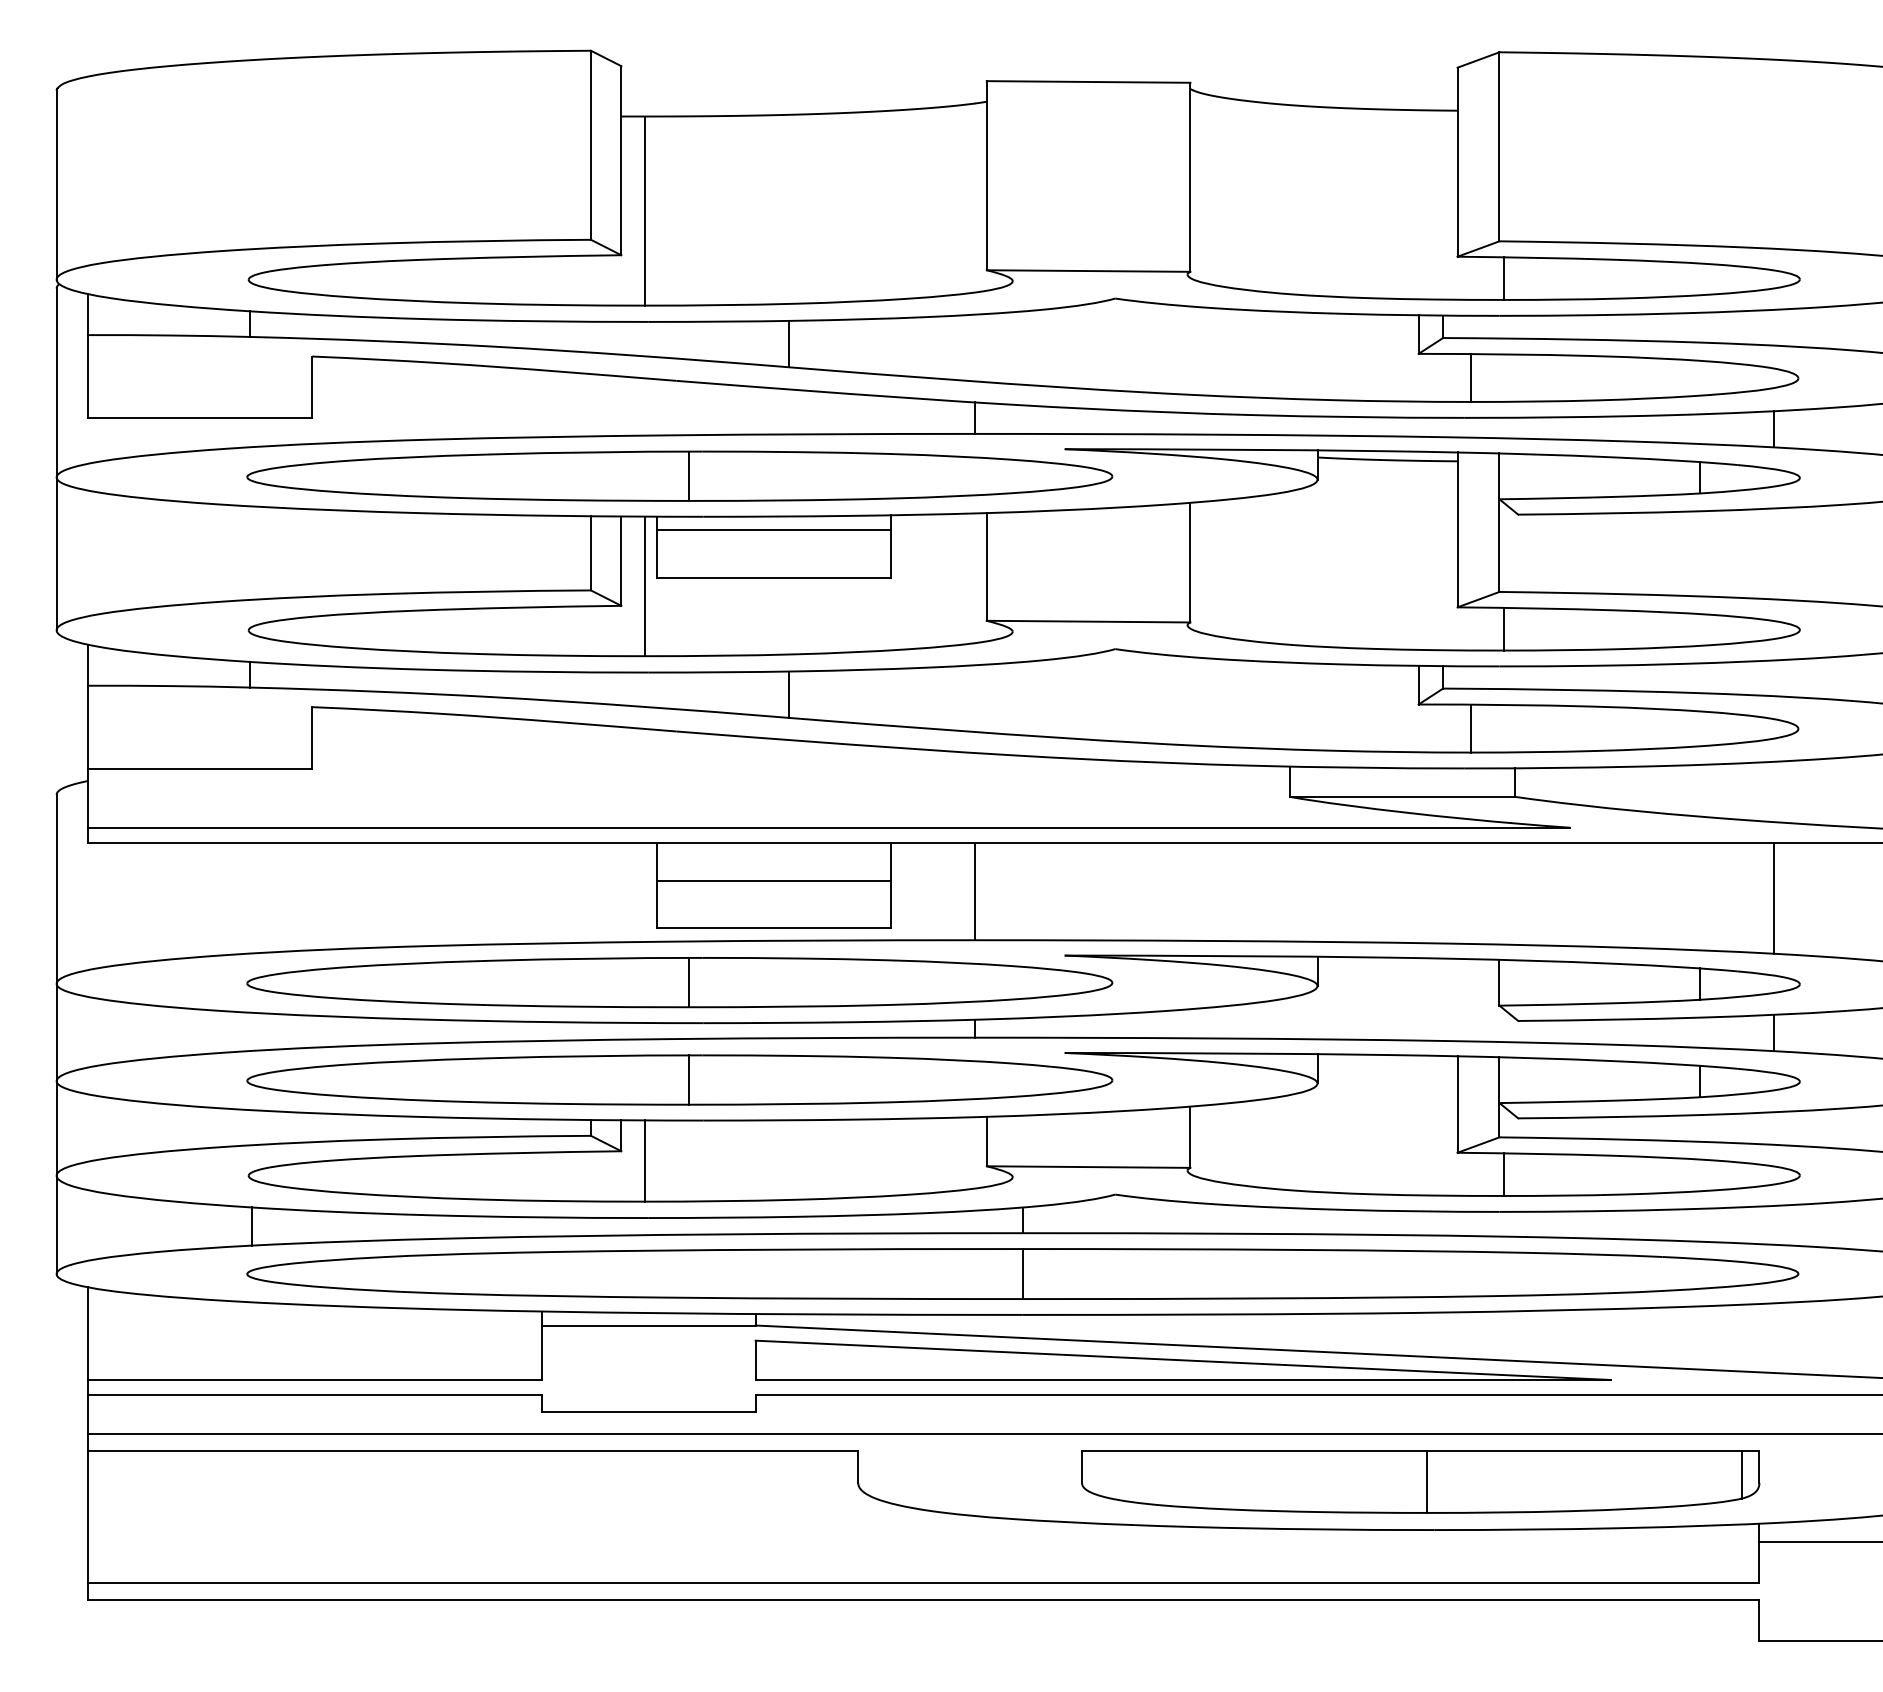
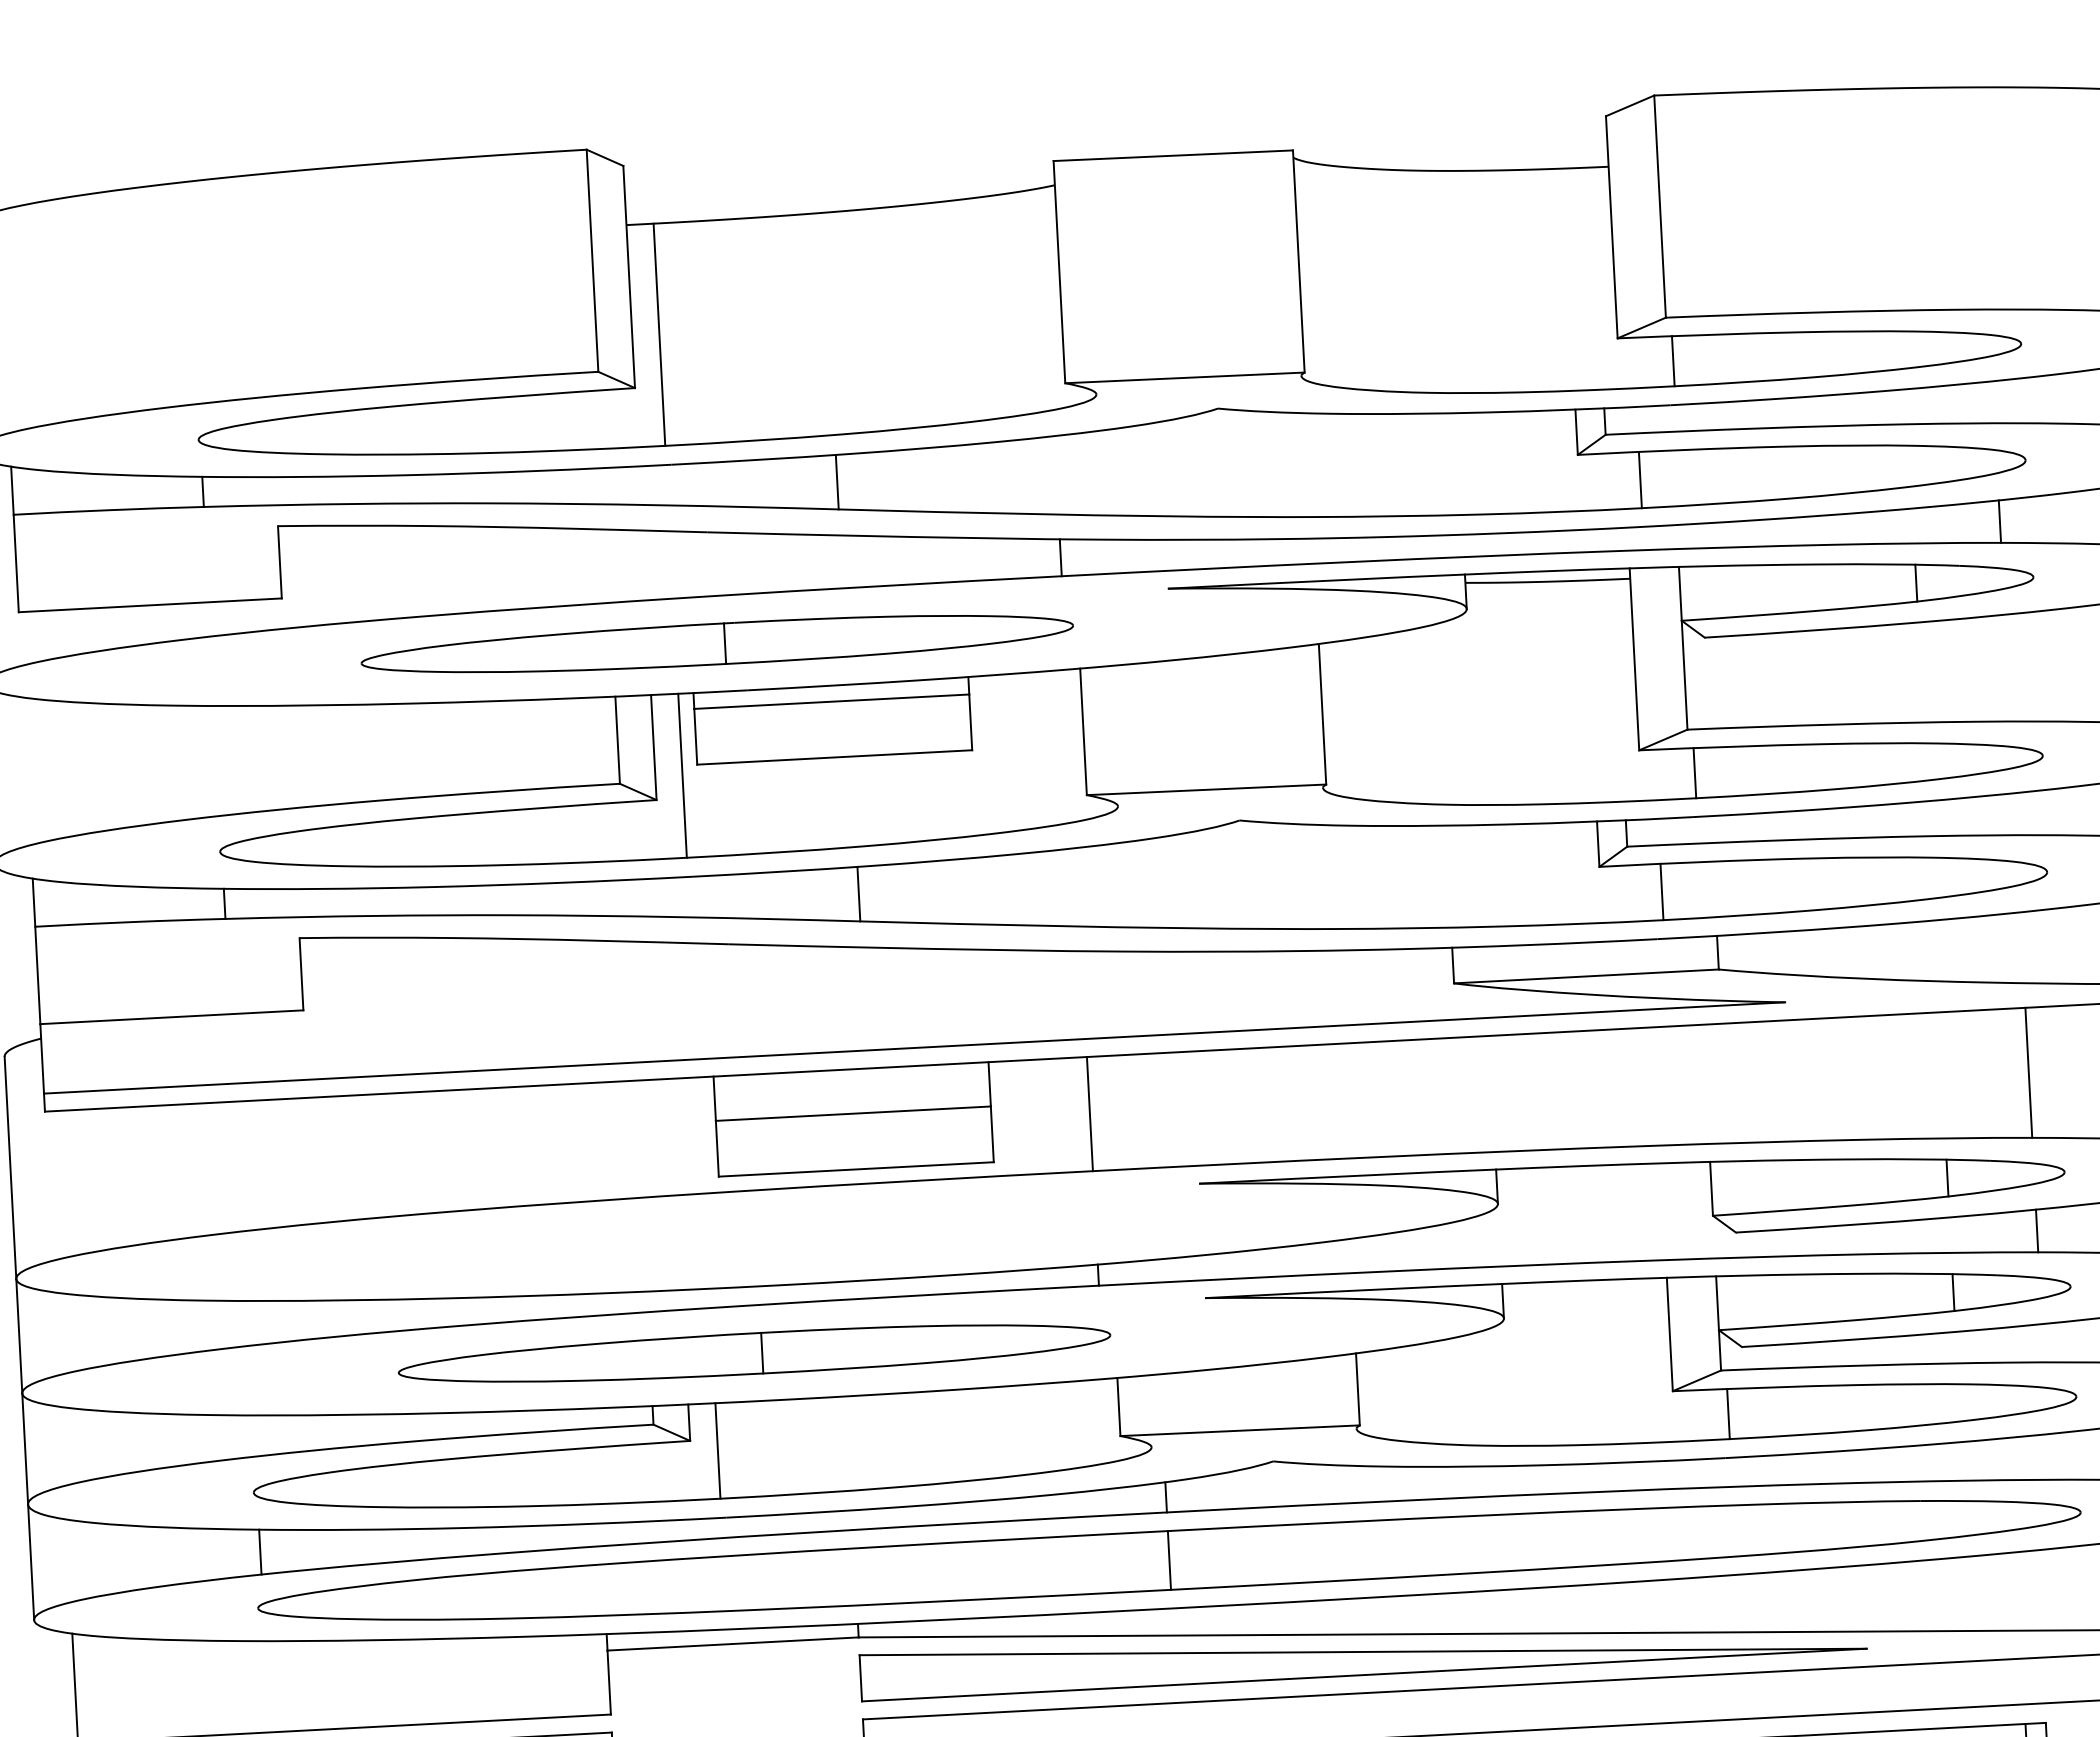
part: (679, 475) -> (716, 643), size x0.7
part: (679, 982) -> (748, 1239), removed
part: (679, 1079) -> (754, 1353), size x0.7

